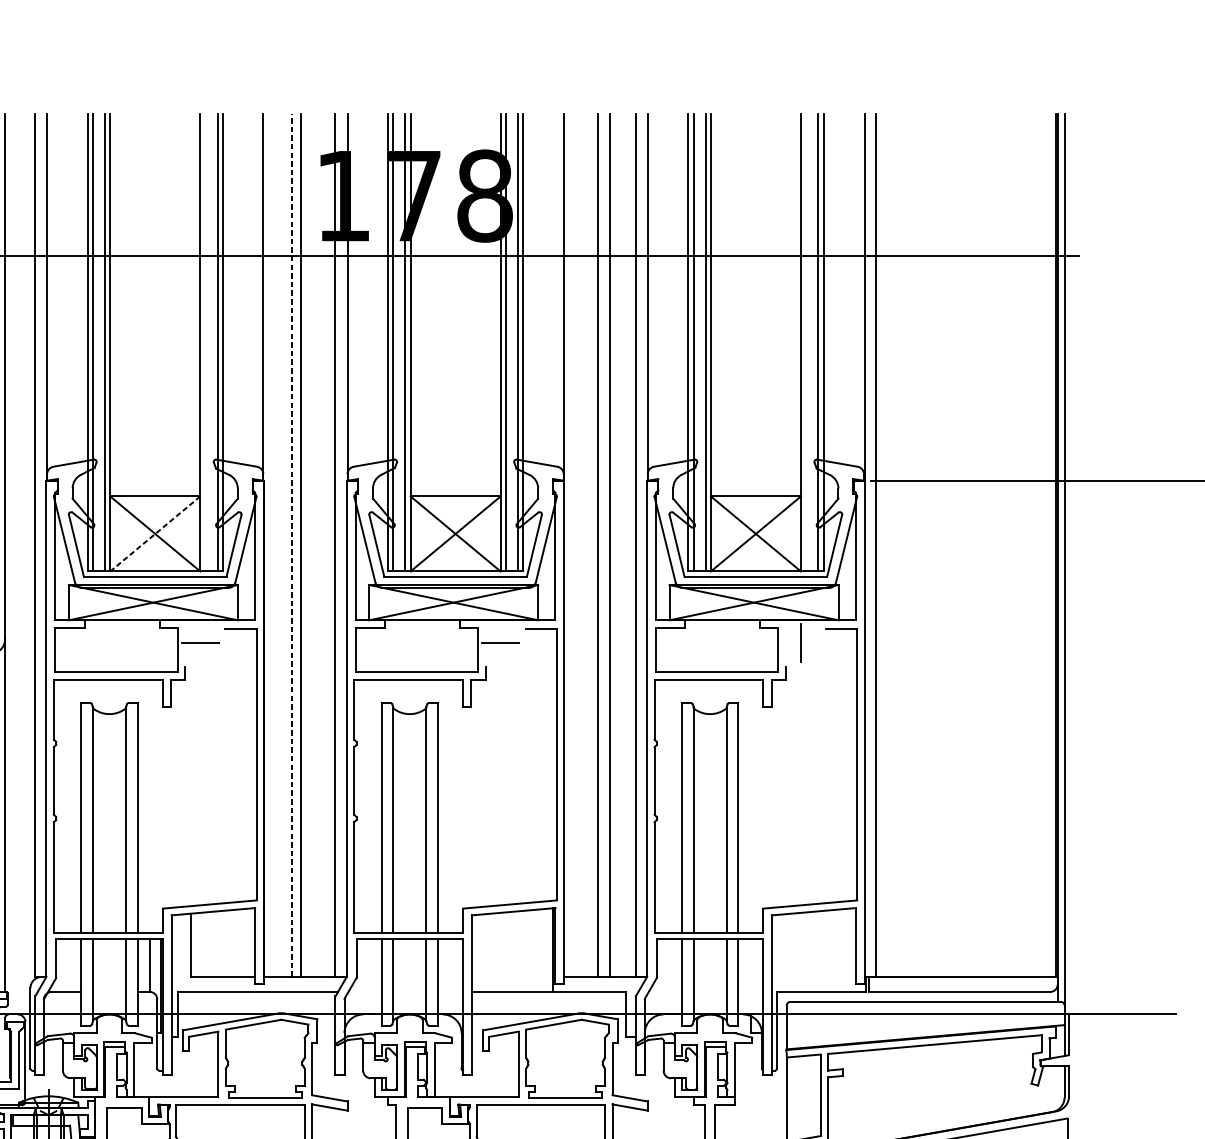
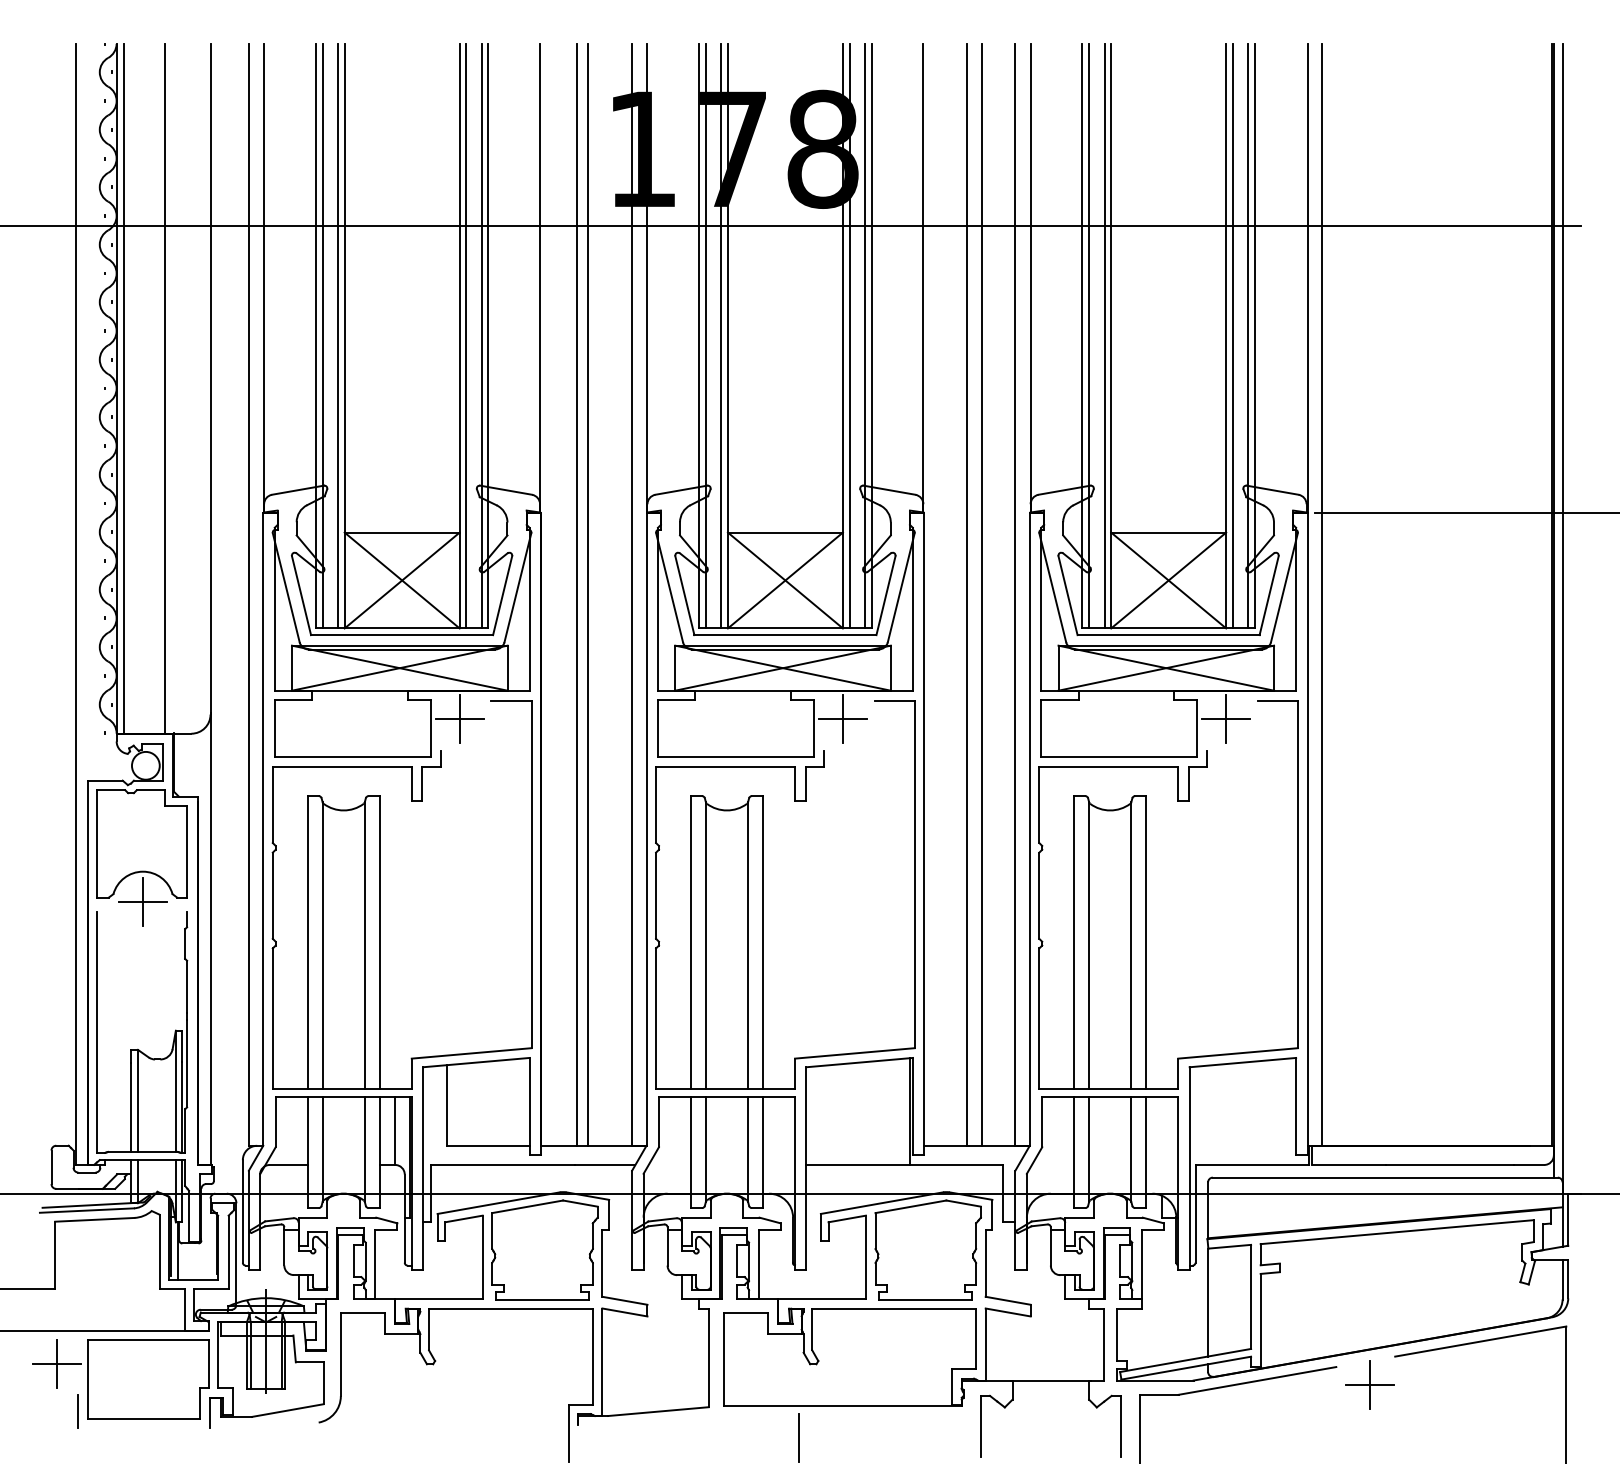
line: (205, 341) -> (466, 335), added
line: (805, 341) -> (1232, 335), added
line: (155, 533) -> (402, 580), dashed -> solid
line: (291, 544) -> (576, 594), dashed -> solid
line: (200, 642) -> (459, 719), added
line: (500, 642) -> (842, 719), added
line: (801, 642) -> (1226, 719), added

